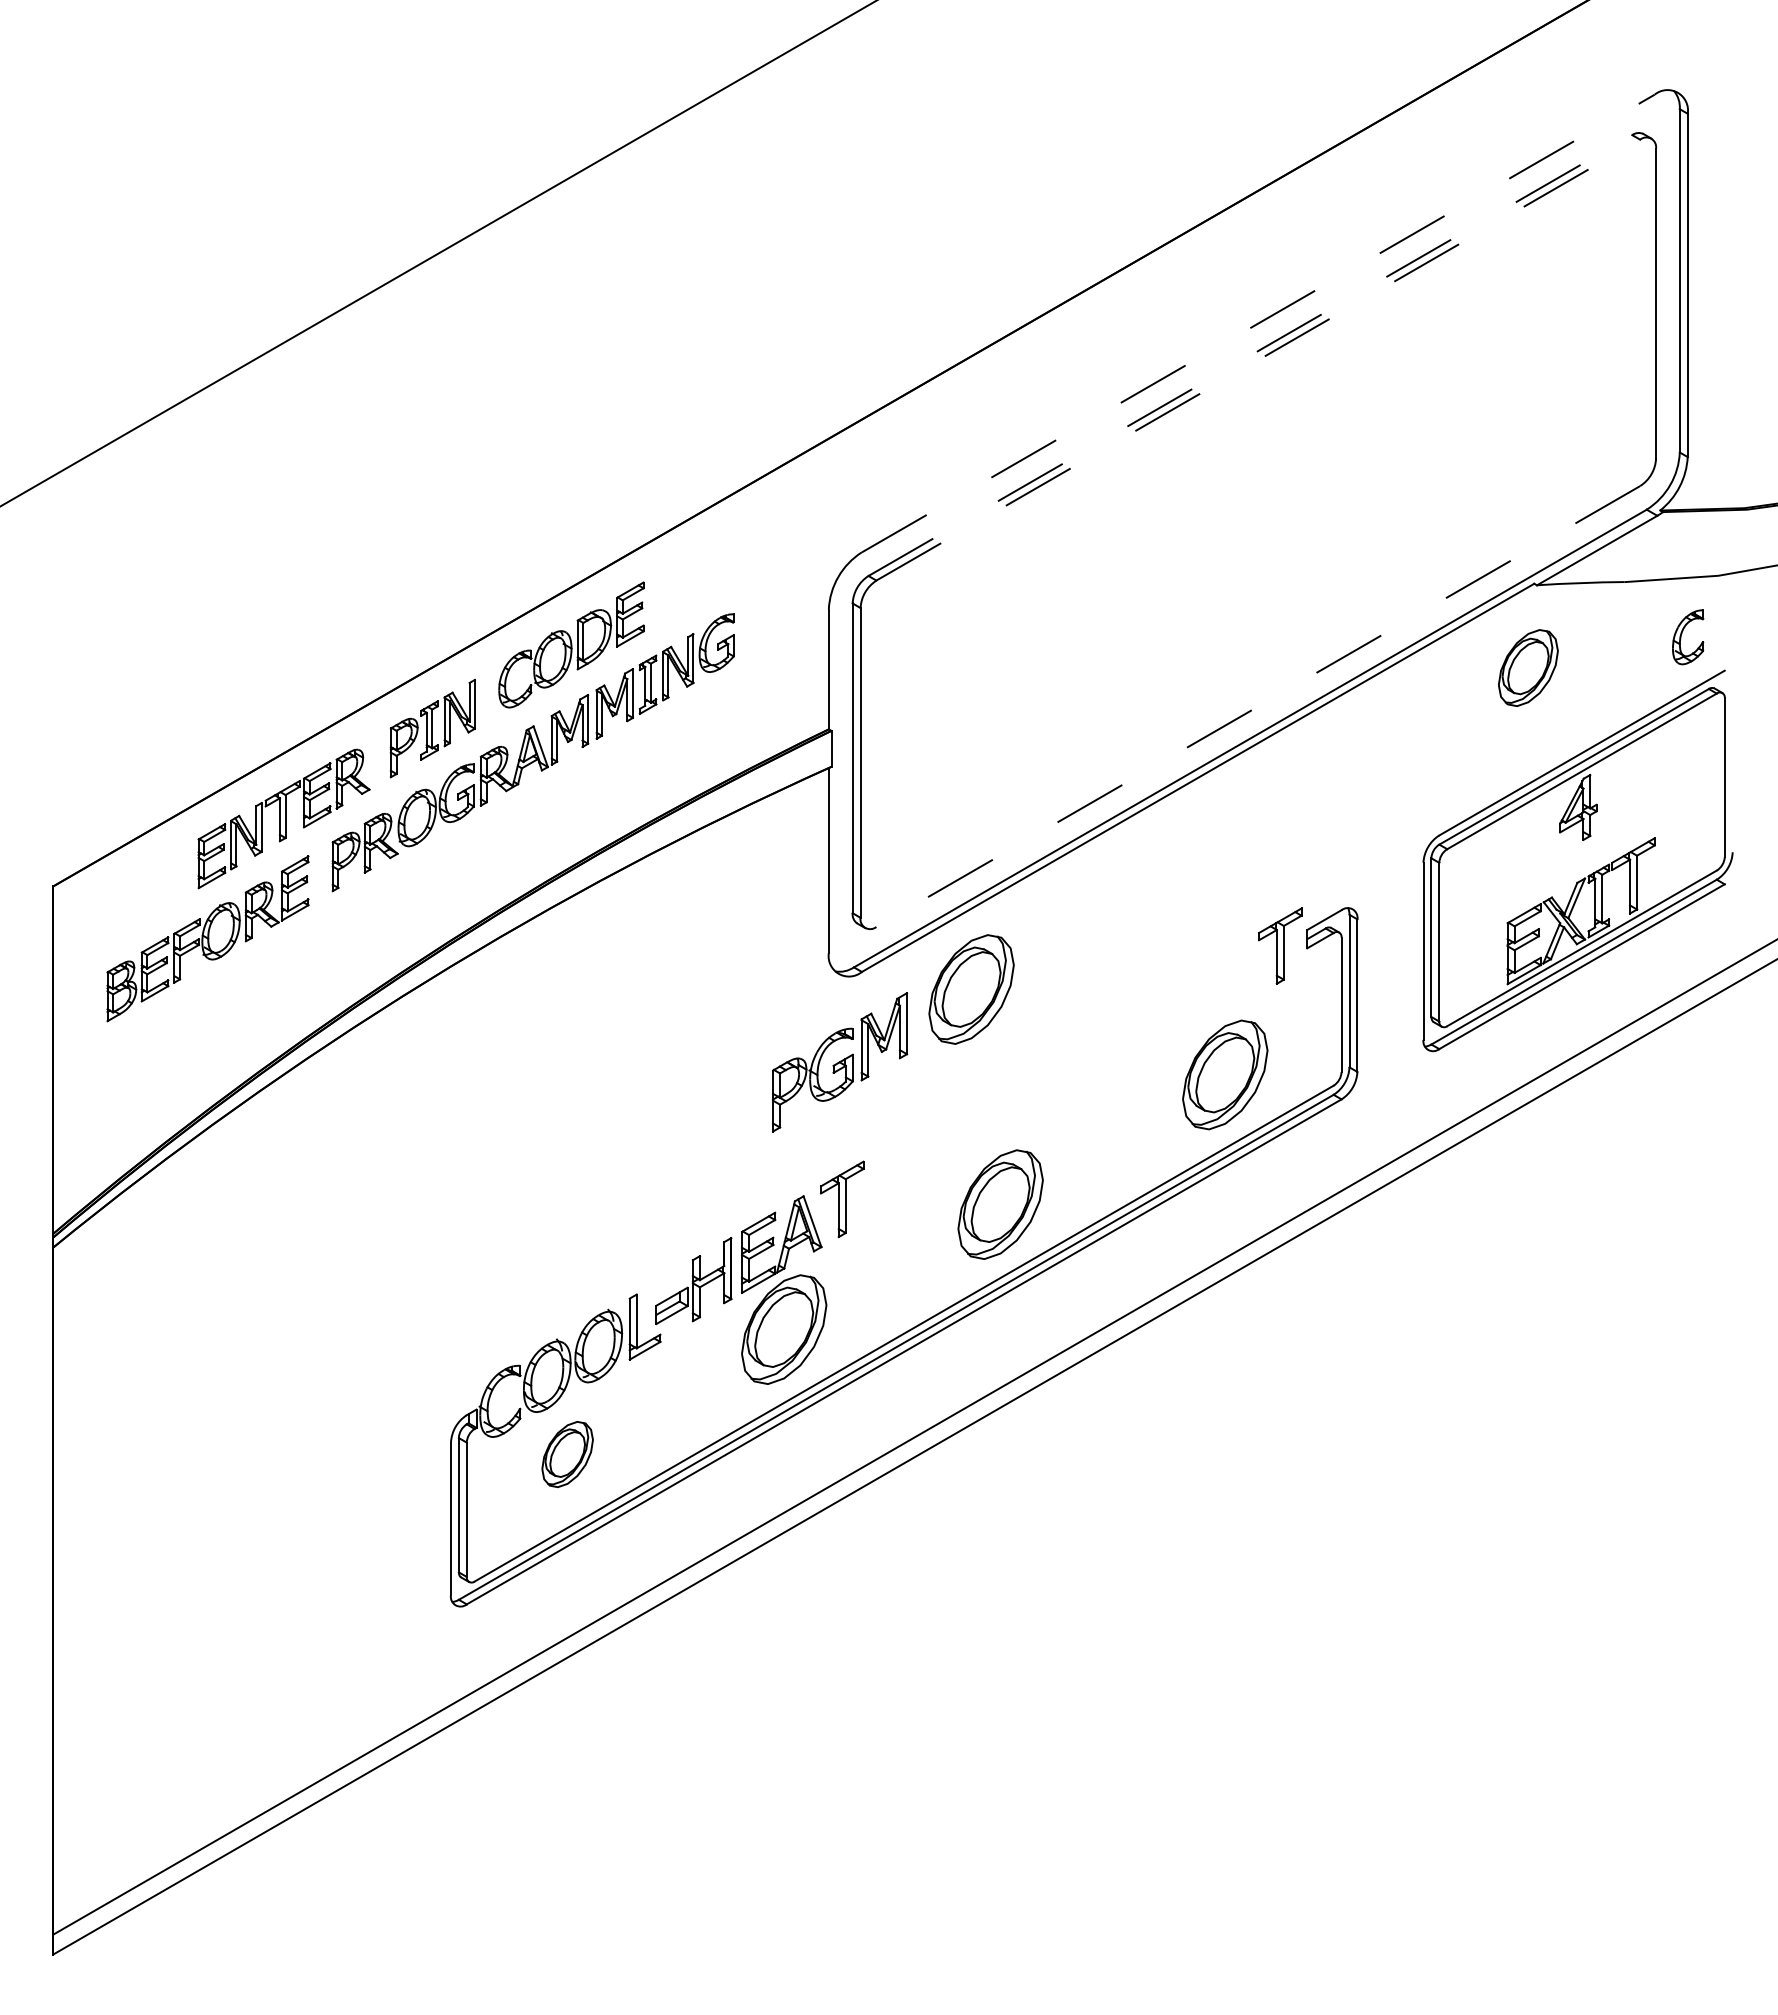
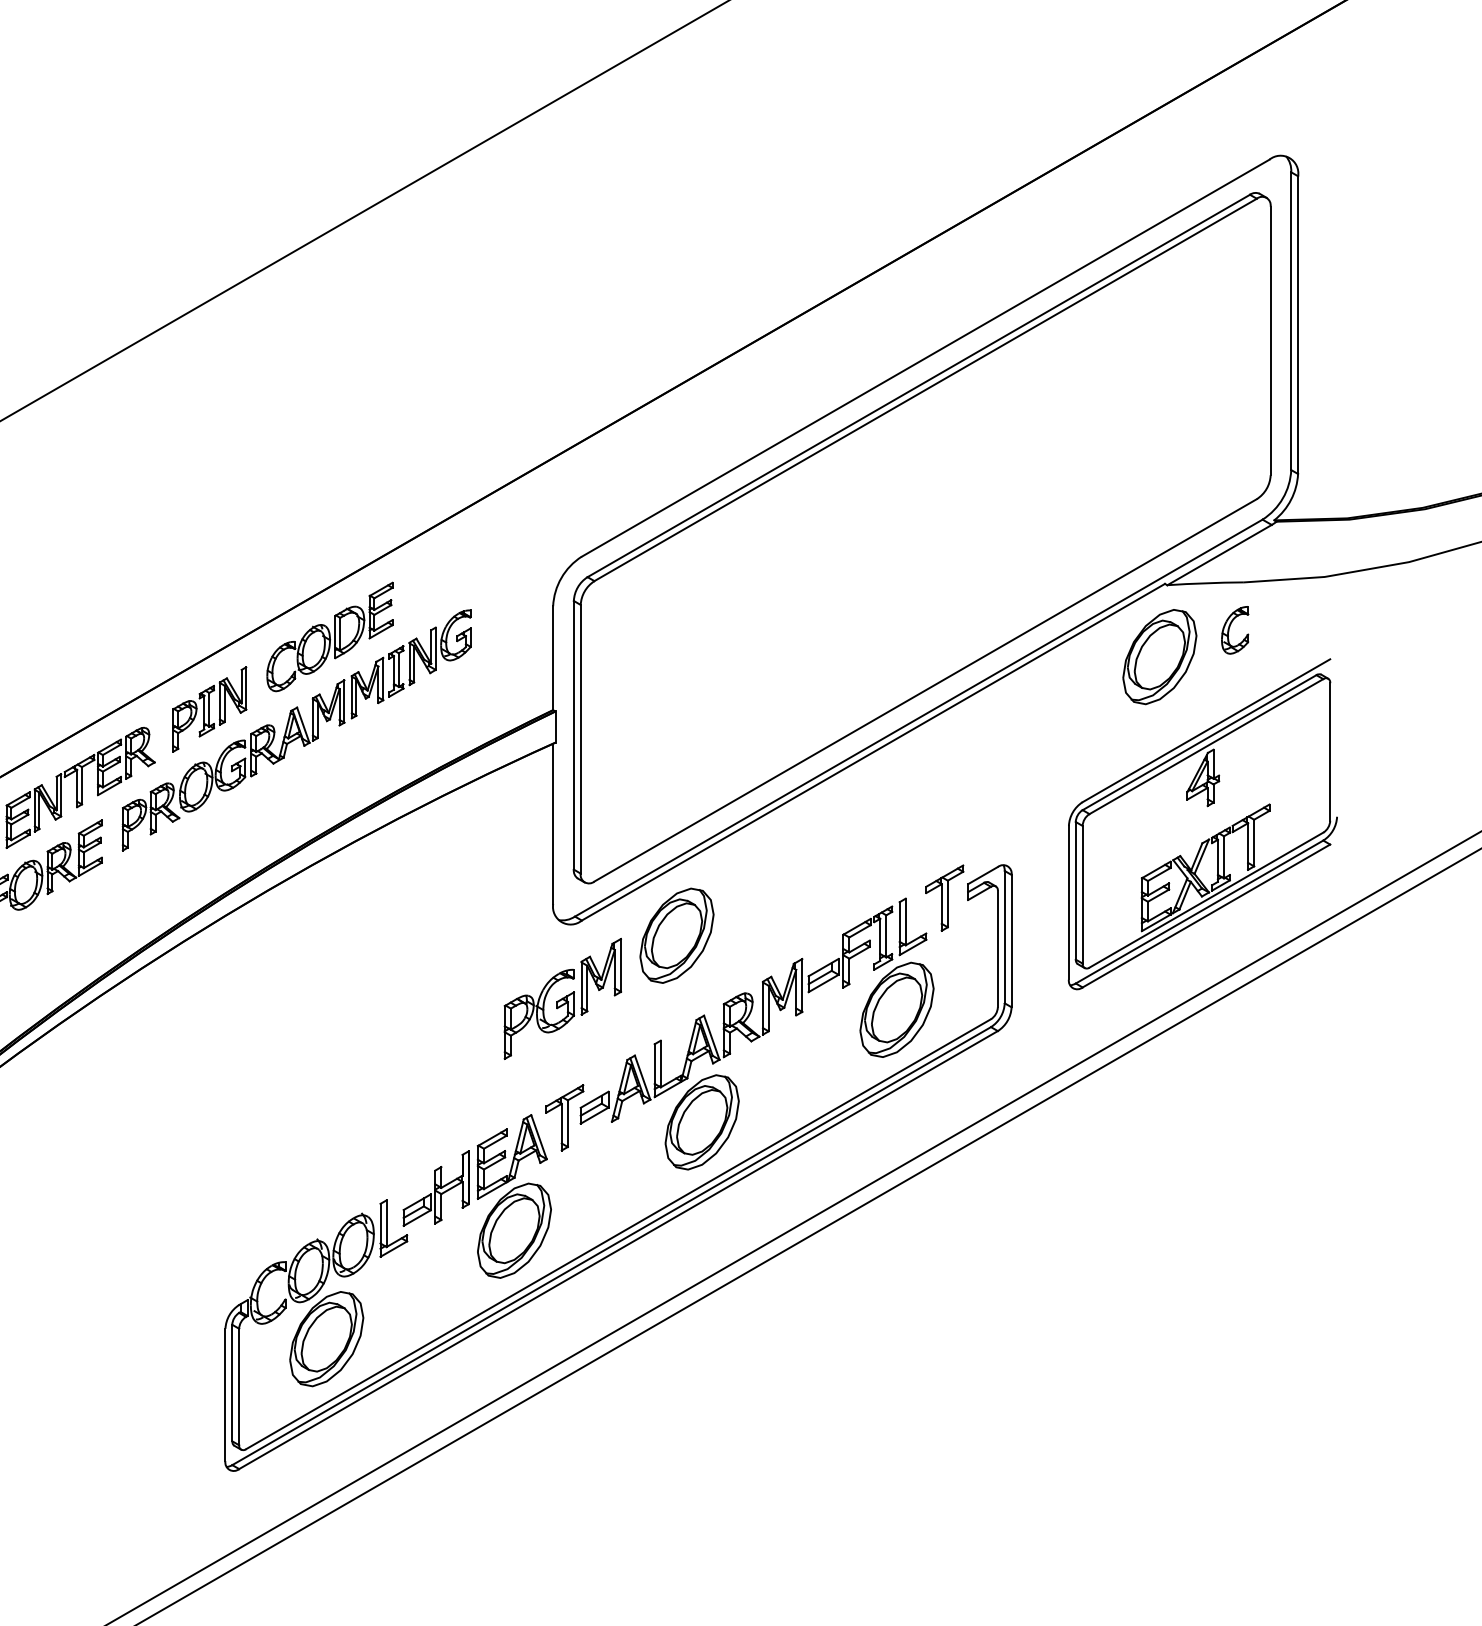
line: (1258, 323) -> (925, 358), dashed -> solid
line: (1250, 355) -> (918, 385), dashed -> solid
line: (1258, 360) -> (925, 390), dashed -> solid
part: (1681, 637) -> (1229, 630), moved
part: (1528, 667) -> (1160, 656), size x1.43
line: (1258, 706) -> (925, 690), dashed -> solid
part: (1059, 1076) -> (753, 1011), added
part: (567, 1454) -> (326, 1339), size x1.67

